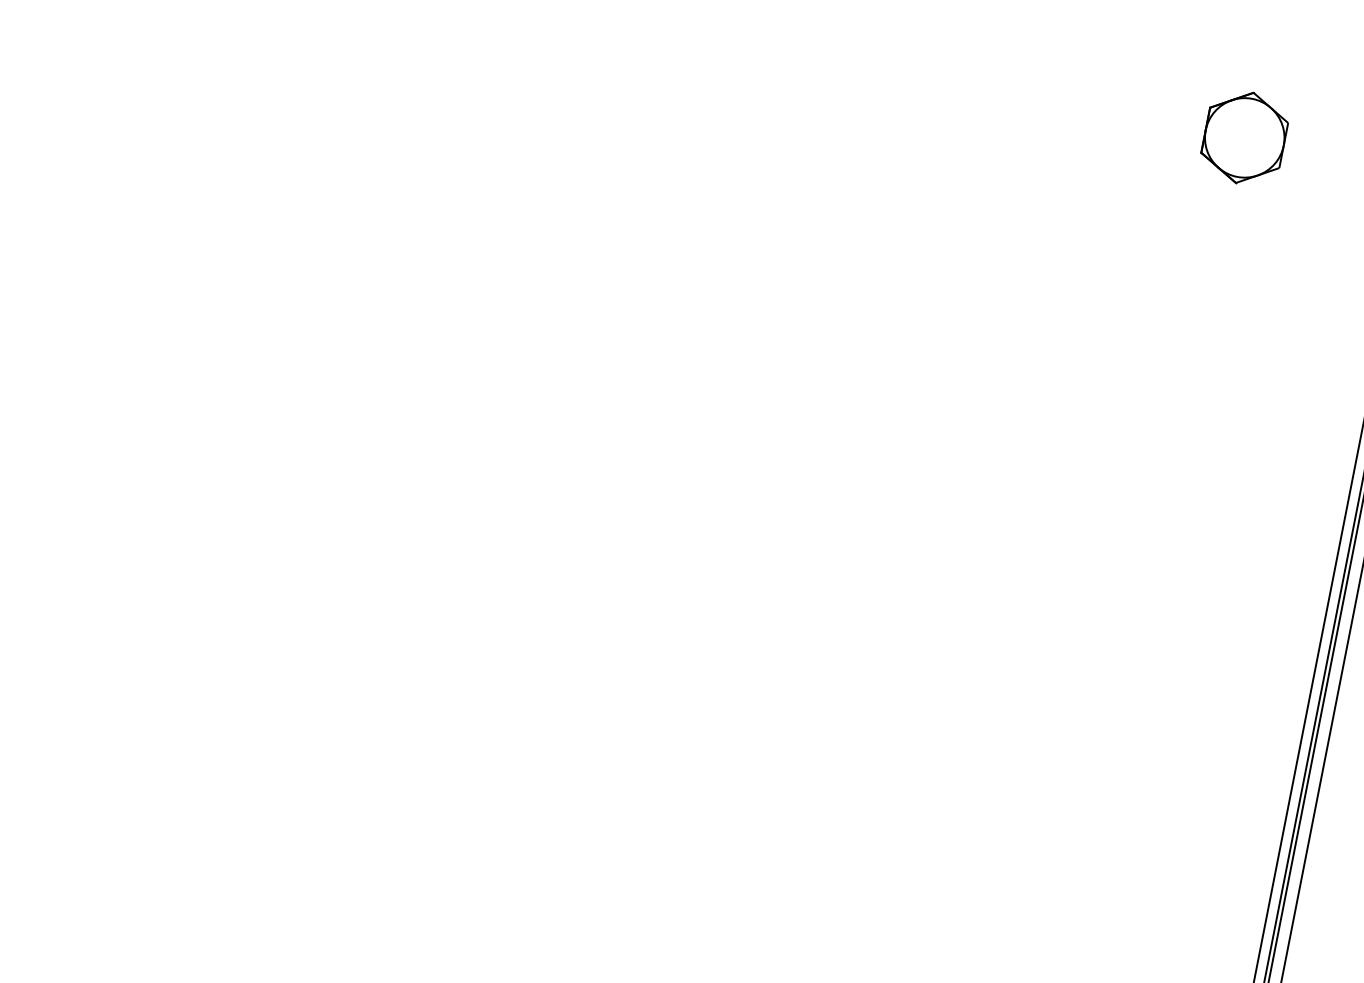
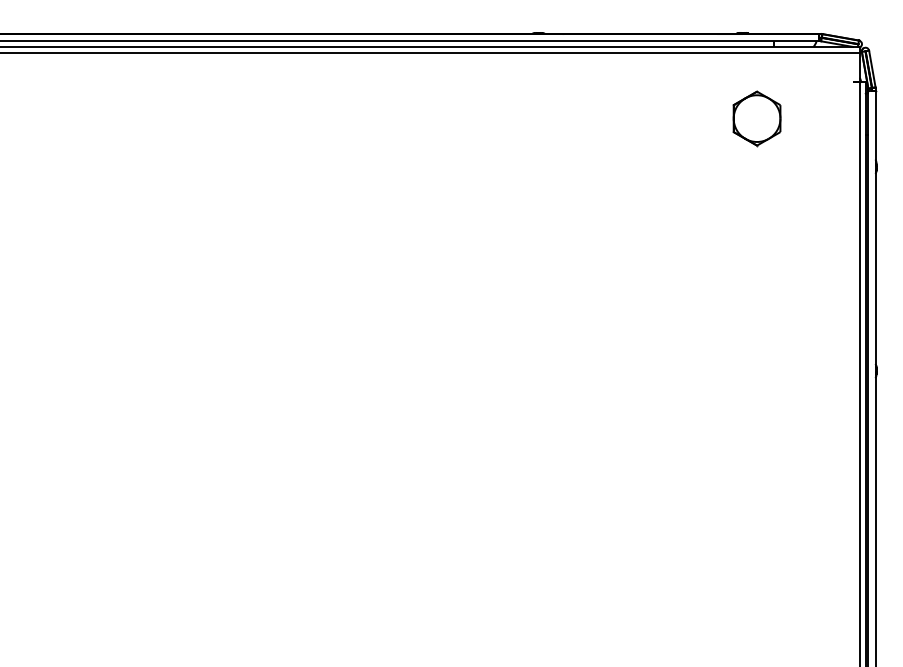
part: (1243, 137) -> (756, 118), moved

